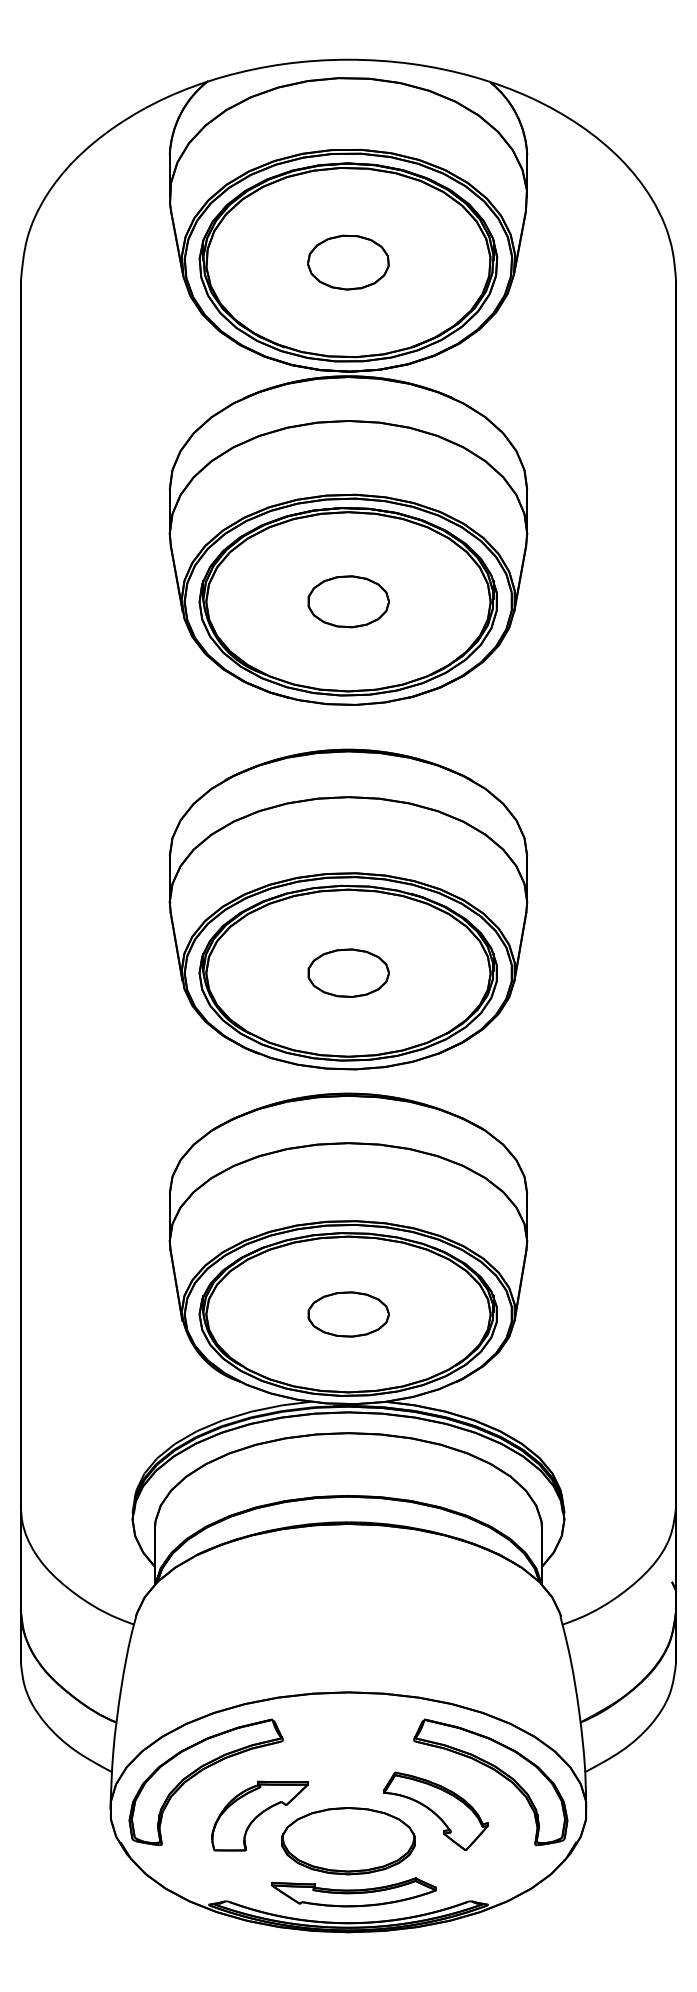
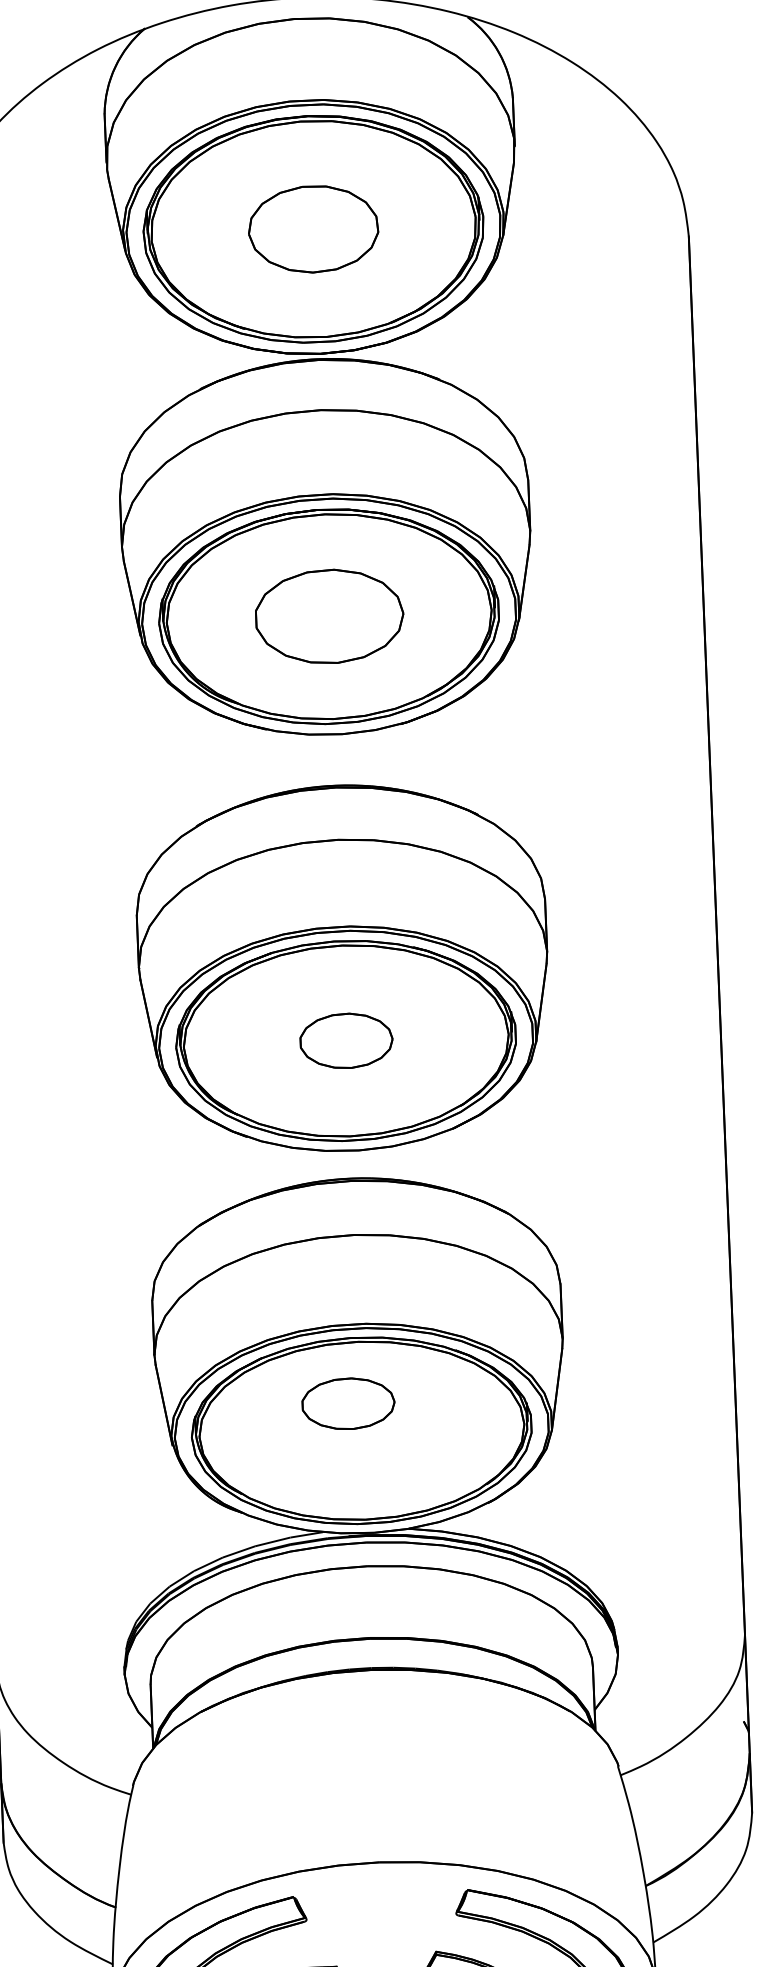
part: (348, 262) -> (313, 229), size x1.4
part: (348, 601) -> (329, 616), size x1.6
part: (348, 1314) -> (348, 1403), moved

